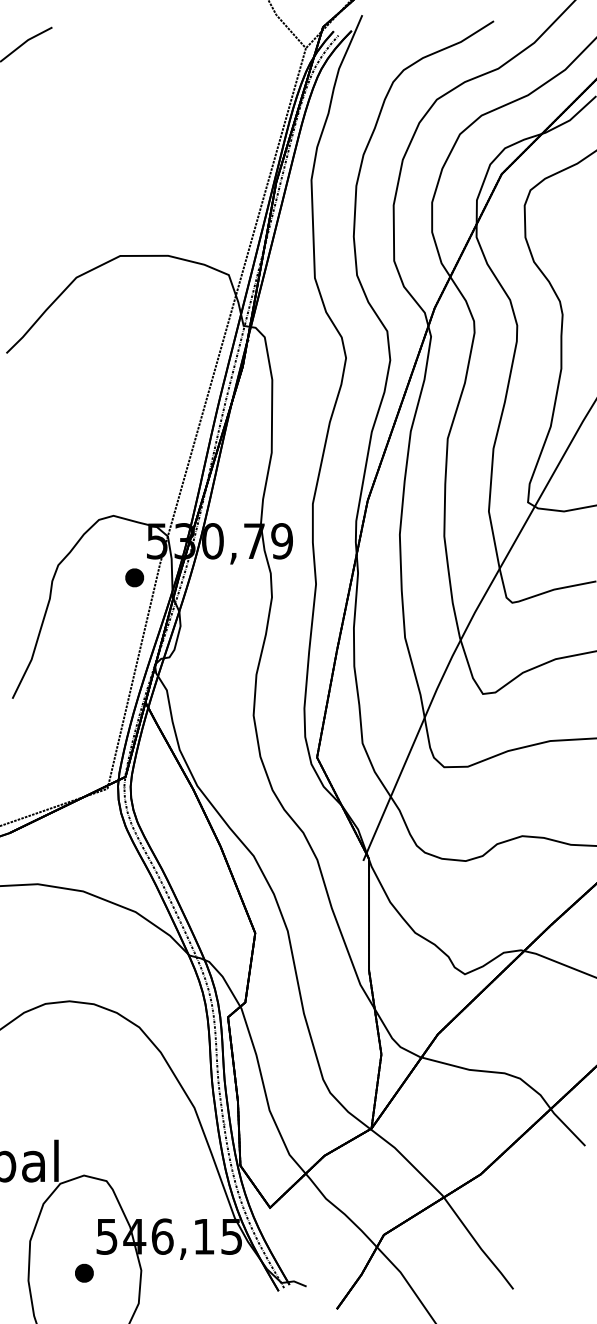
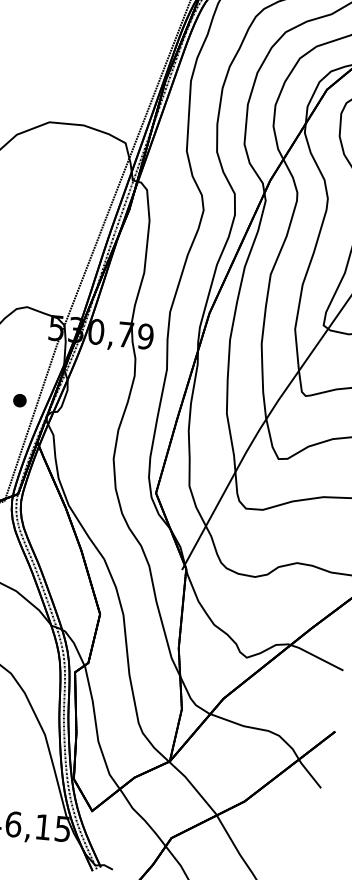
part: (134, 577) -> (19, 400), moved

